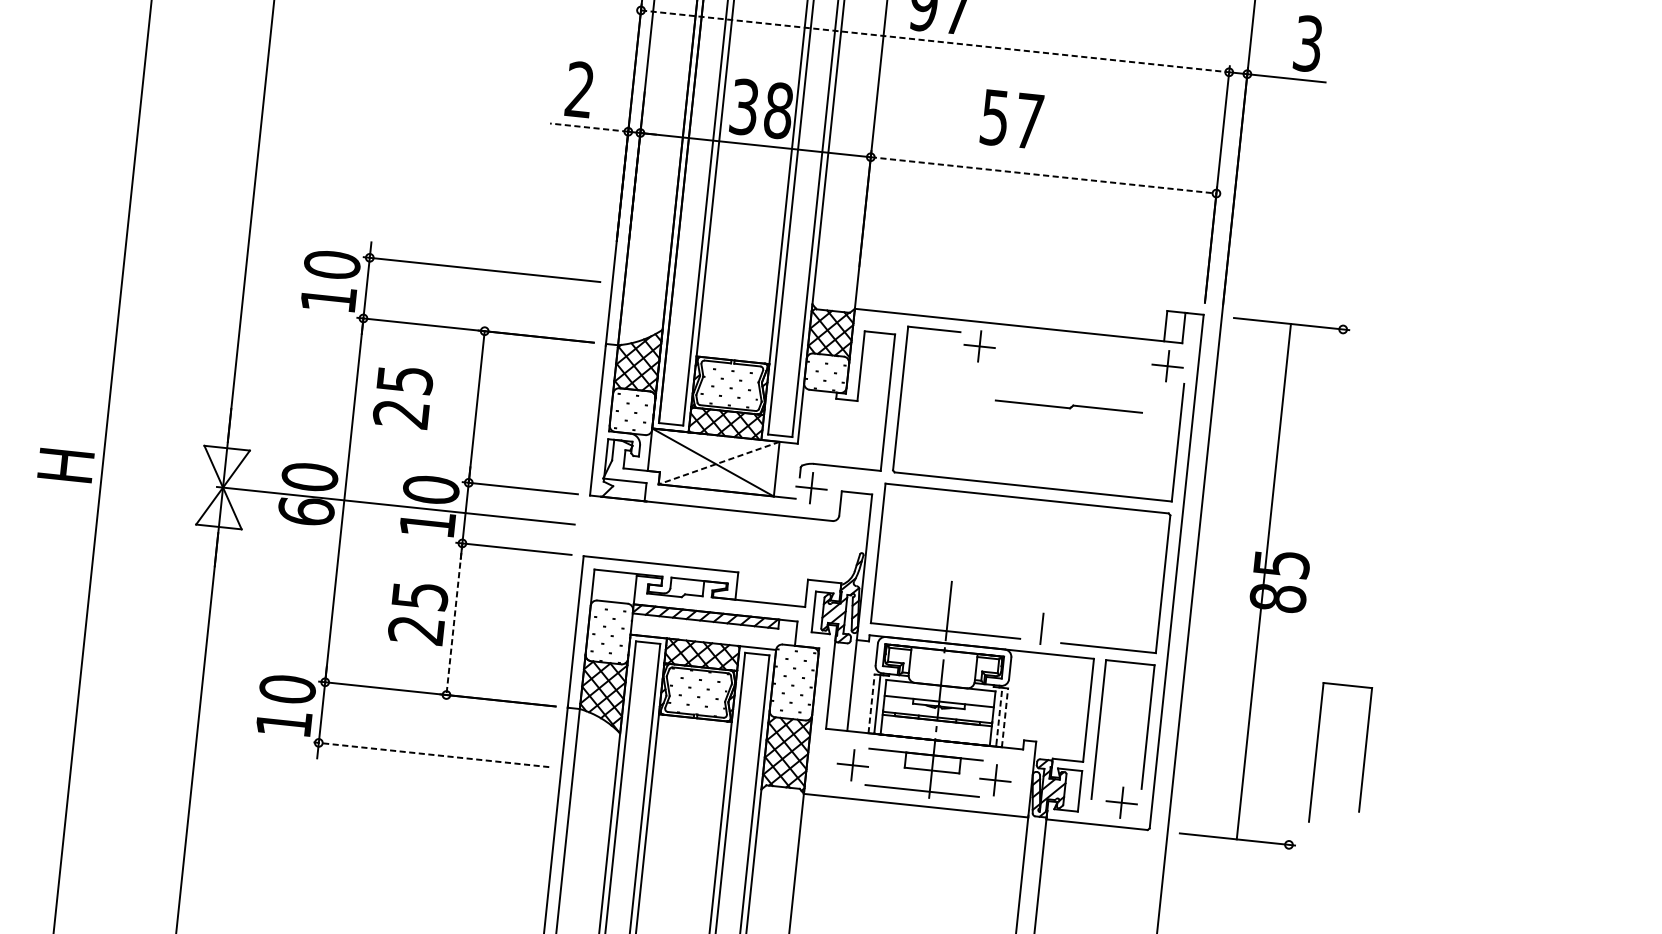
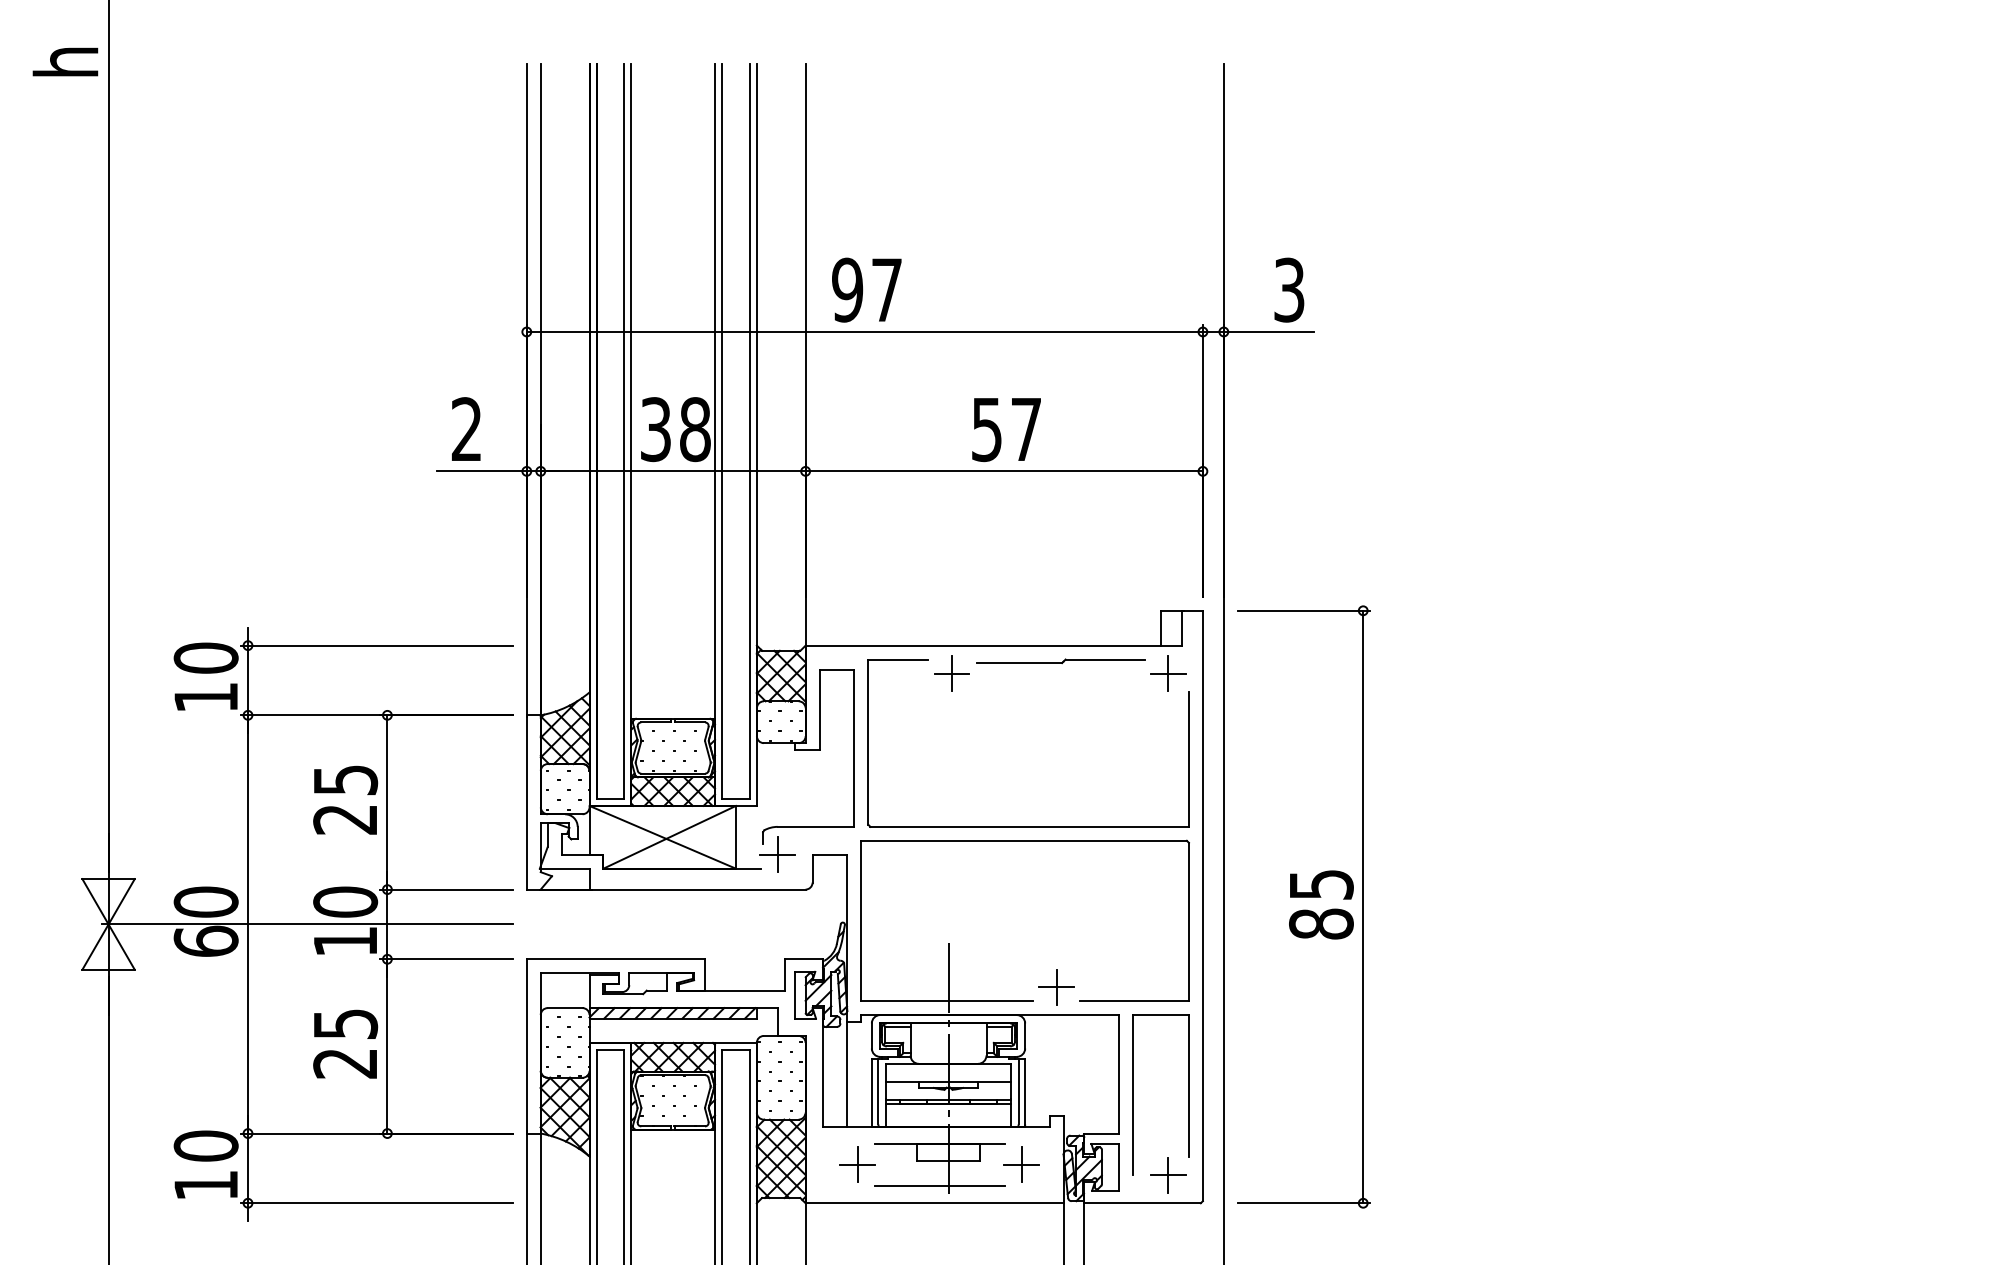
line: (935, 41) -> (865, 331), dashed -> solid
text: (1011, 120) -> (1006, 430), moved
line: (588, 127) -> (481, 471), dashed -> solid
line: (1043, 175) -> (1004, 471), dashed -> solid
text: (403, 396) -> (345, 799), moved
part: (1068, 406) -> (1060, 661), moved
line: (718, 463) -> (669, 837), dashed -> solid
line: (1264, 581) -> (1363, 906), moved
line: (454, 619) -> (387, 1046), dashed -> solid
line: (1041, 629) -> (1056, 987), added
line: (871, 703) -> (871, 1092), dashed -> solid
line: (999, 716) -> (1018, 1091), dashed -> solid
line: (1005, 717) -> (1025, 1092), dashed -> solid
part: (1316, 752) -> (1383, 1094), removed
line: (430, 754) -> (376, 1203), dashed -> solid

